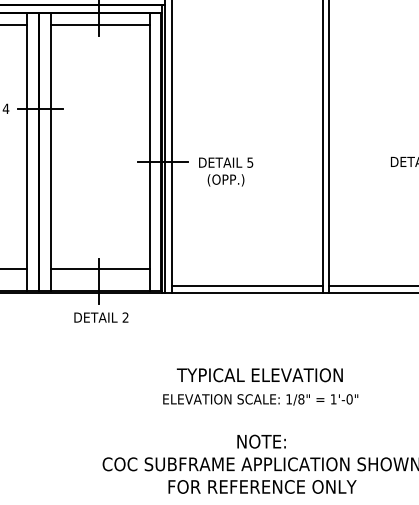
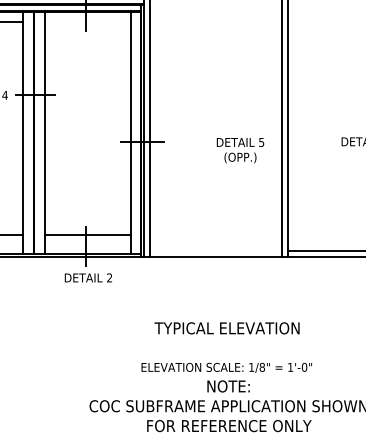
line: (100, 25) -> (87, 22), removed
text: (226, 171) -> (240, 150), moved
line: (246, 286) -> (215, 250), removed
text: (260, 399) -> (226, 367), moved

